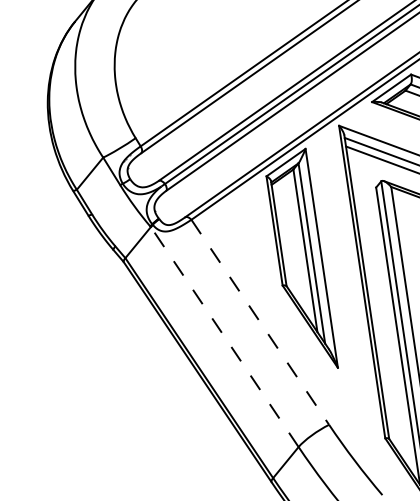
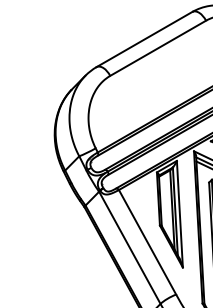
line: (260, 322) -> (147, 242), dashed -> solid
line: (223, 336) -> (129, 247), dashed -> solid

